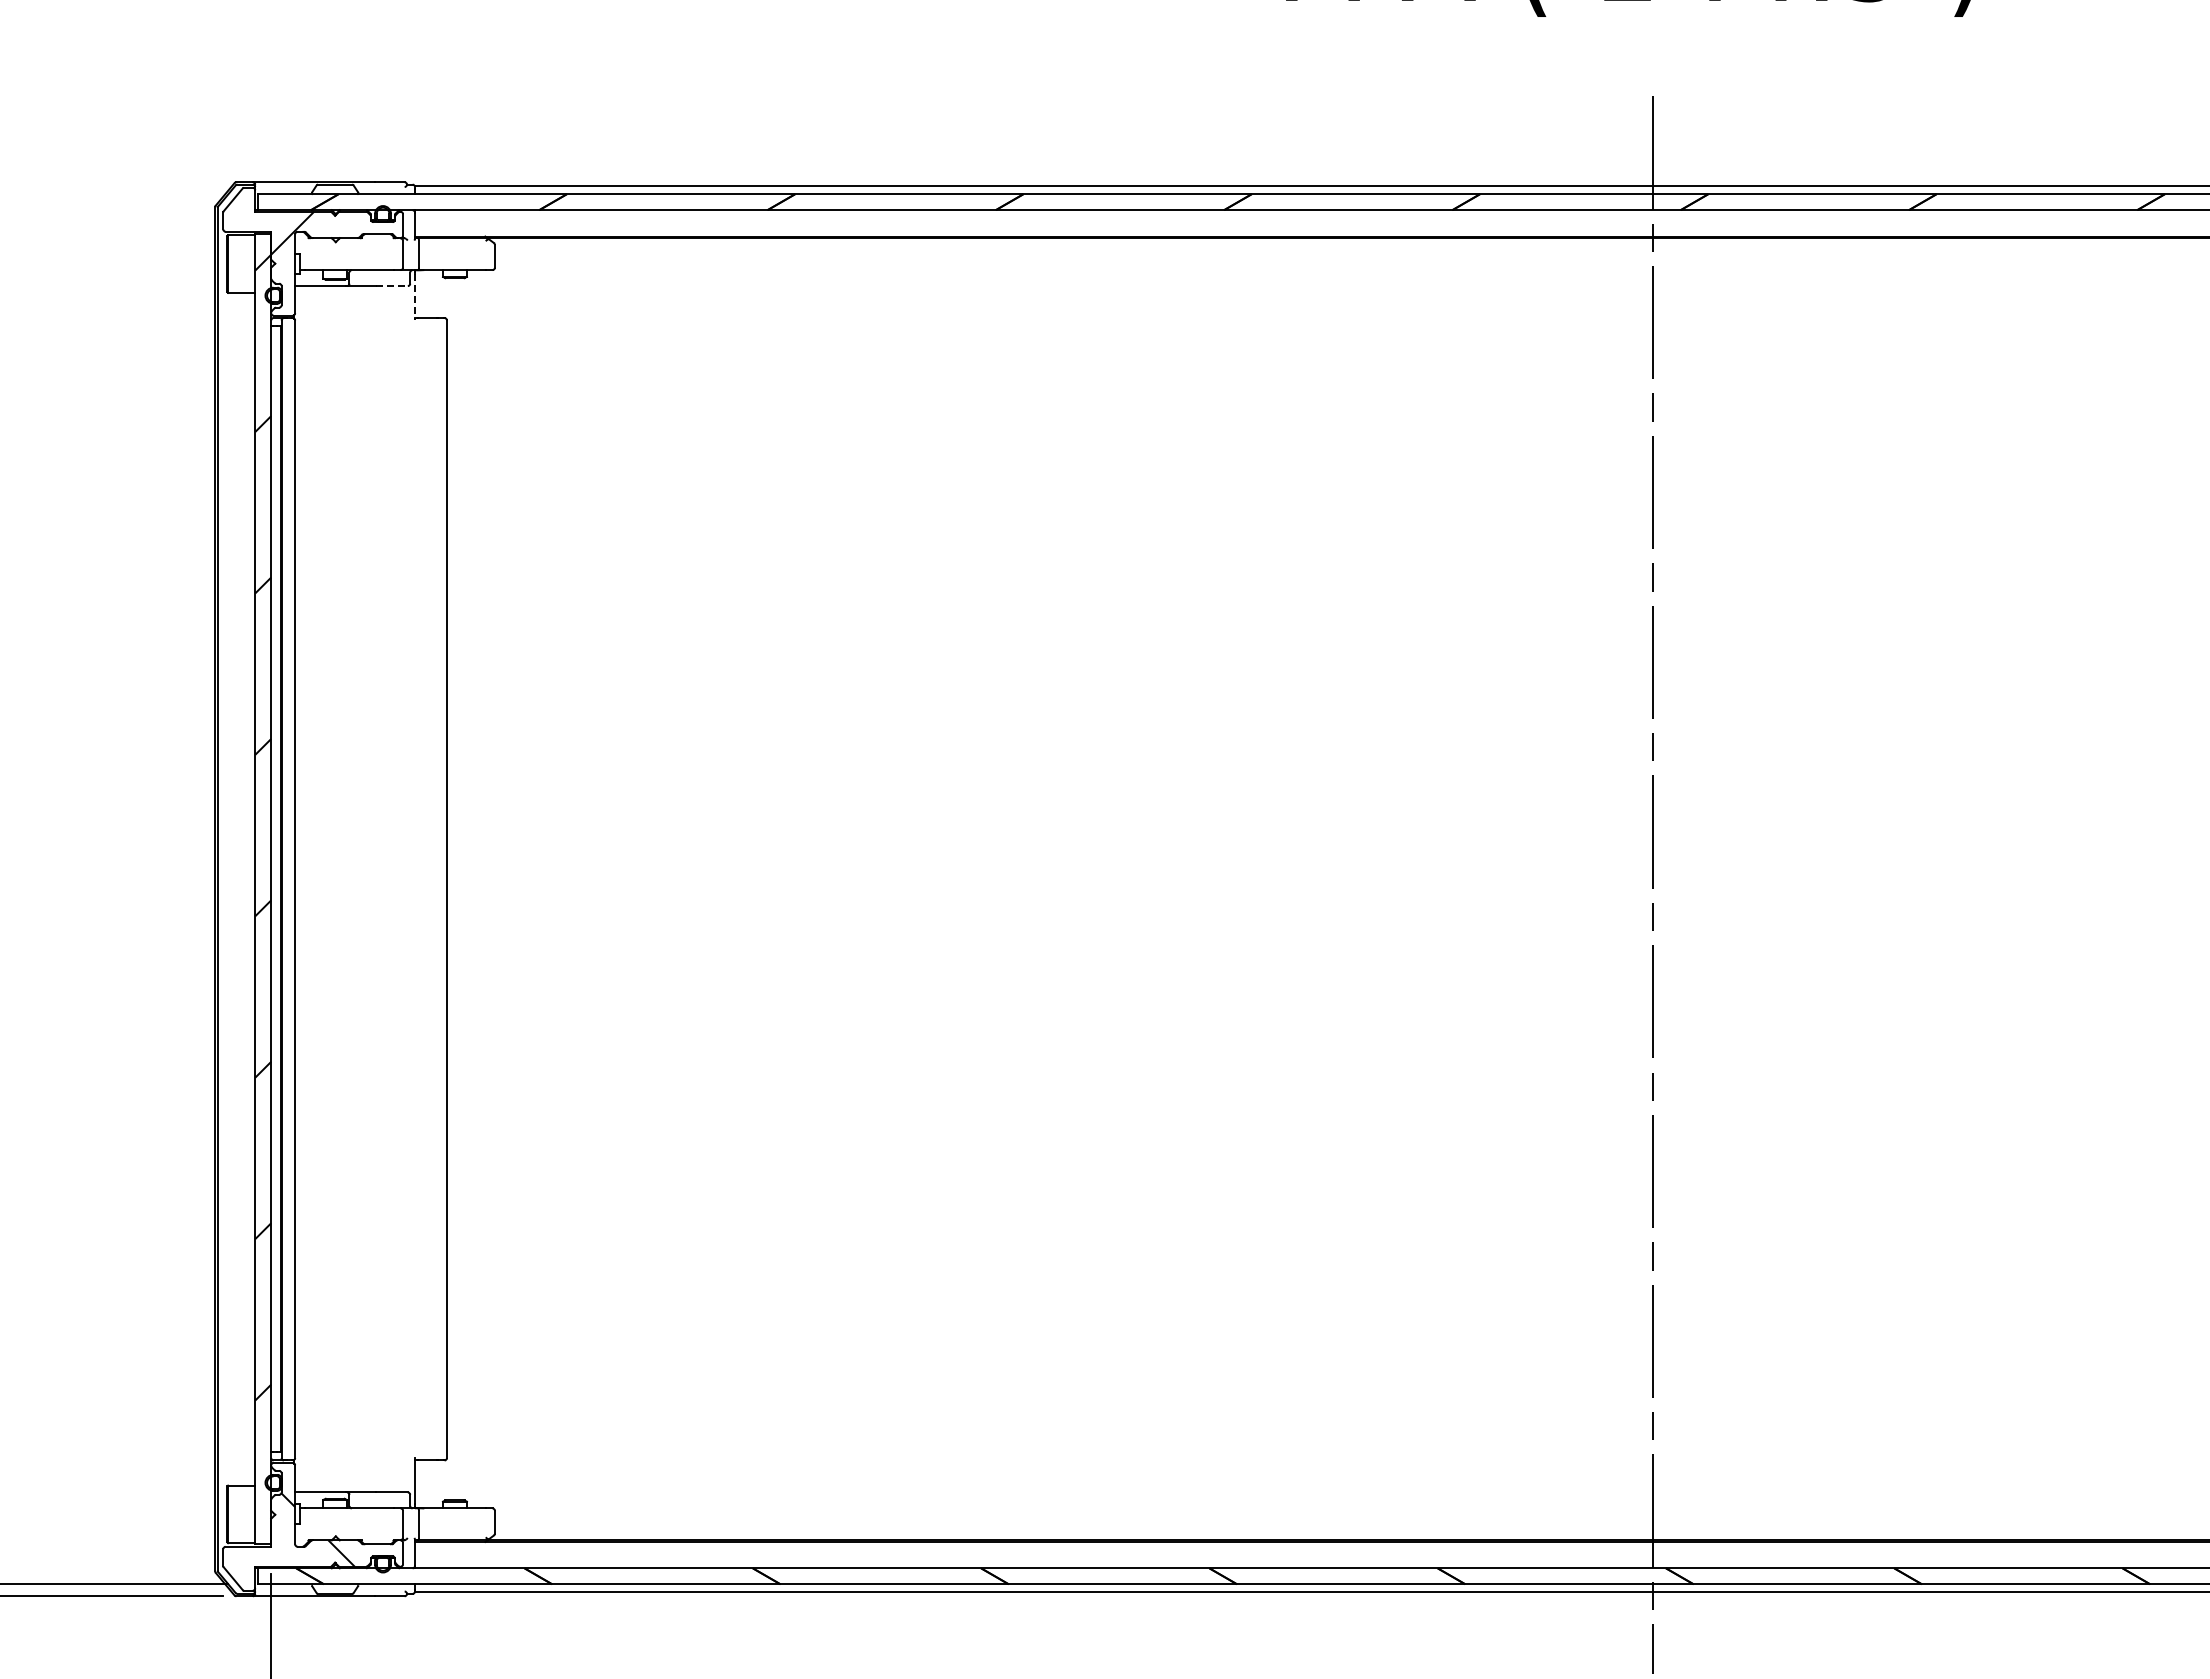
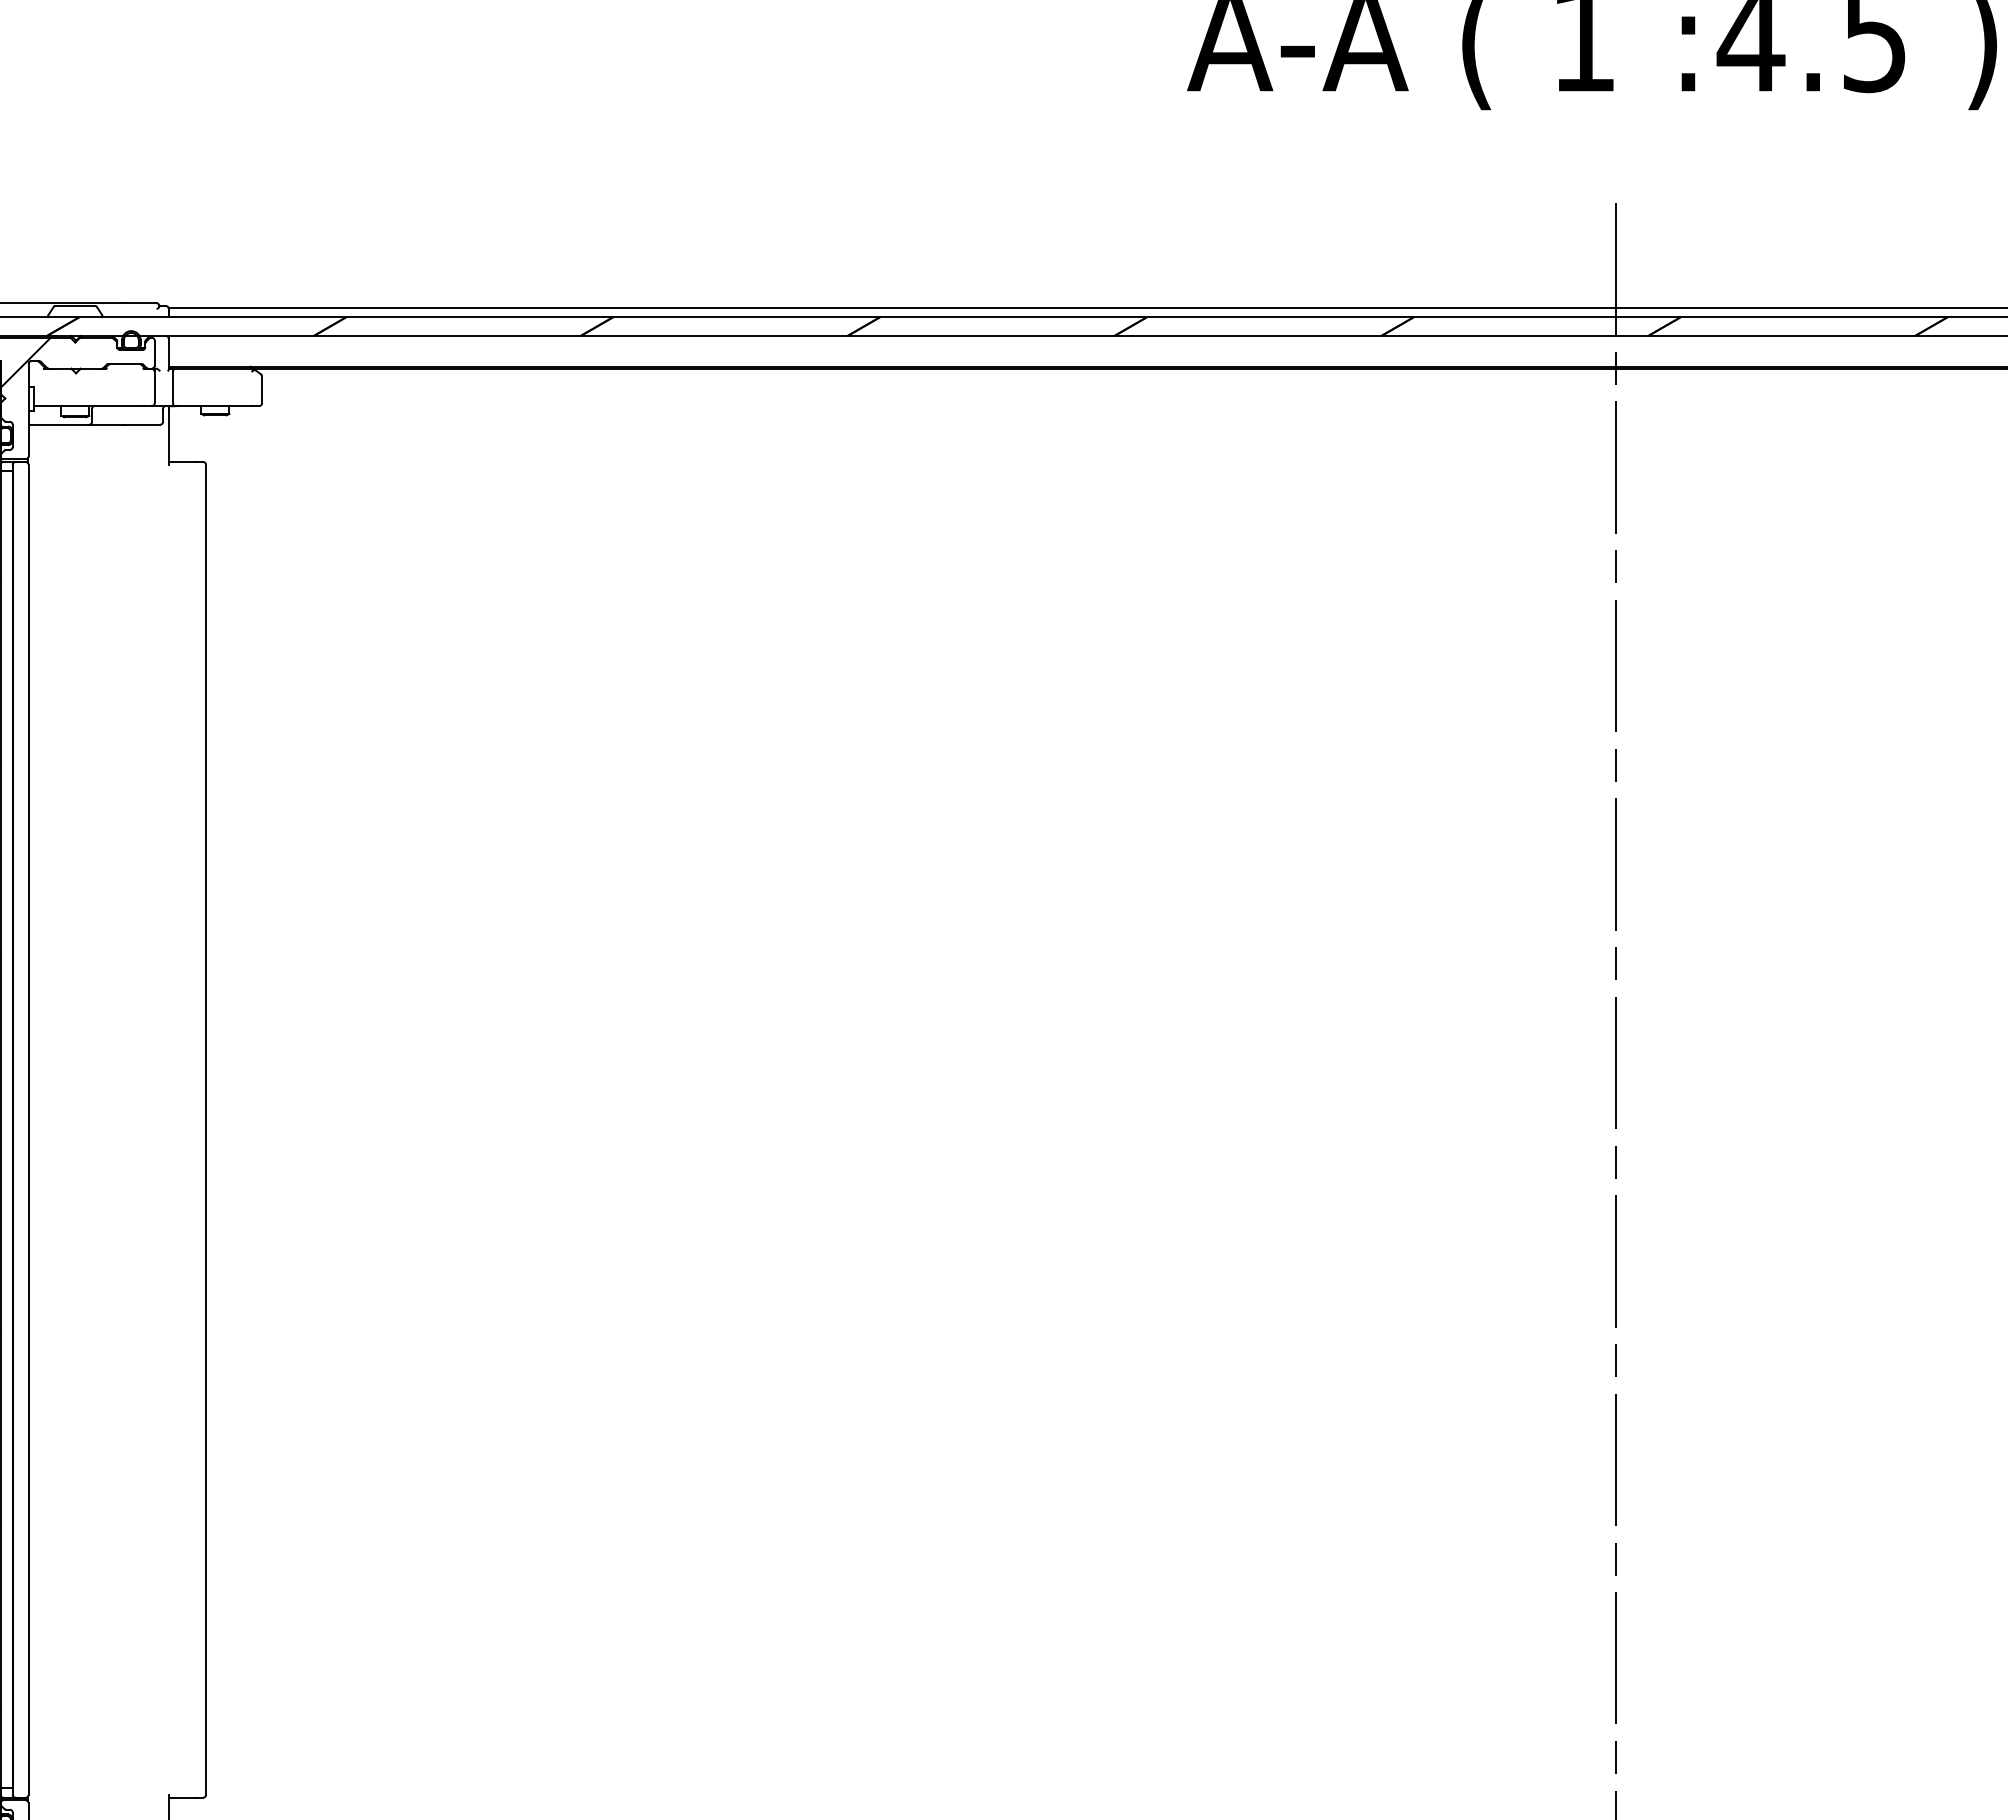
line: (392, 286) -> (142, 425), dashed -> solid
line: (415, 297) -> (169, 438), dashed -> solid

